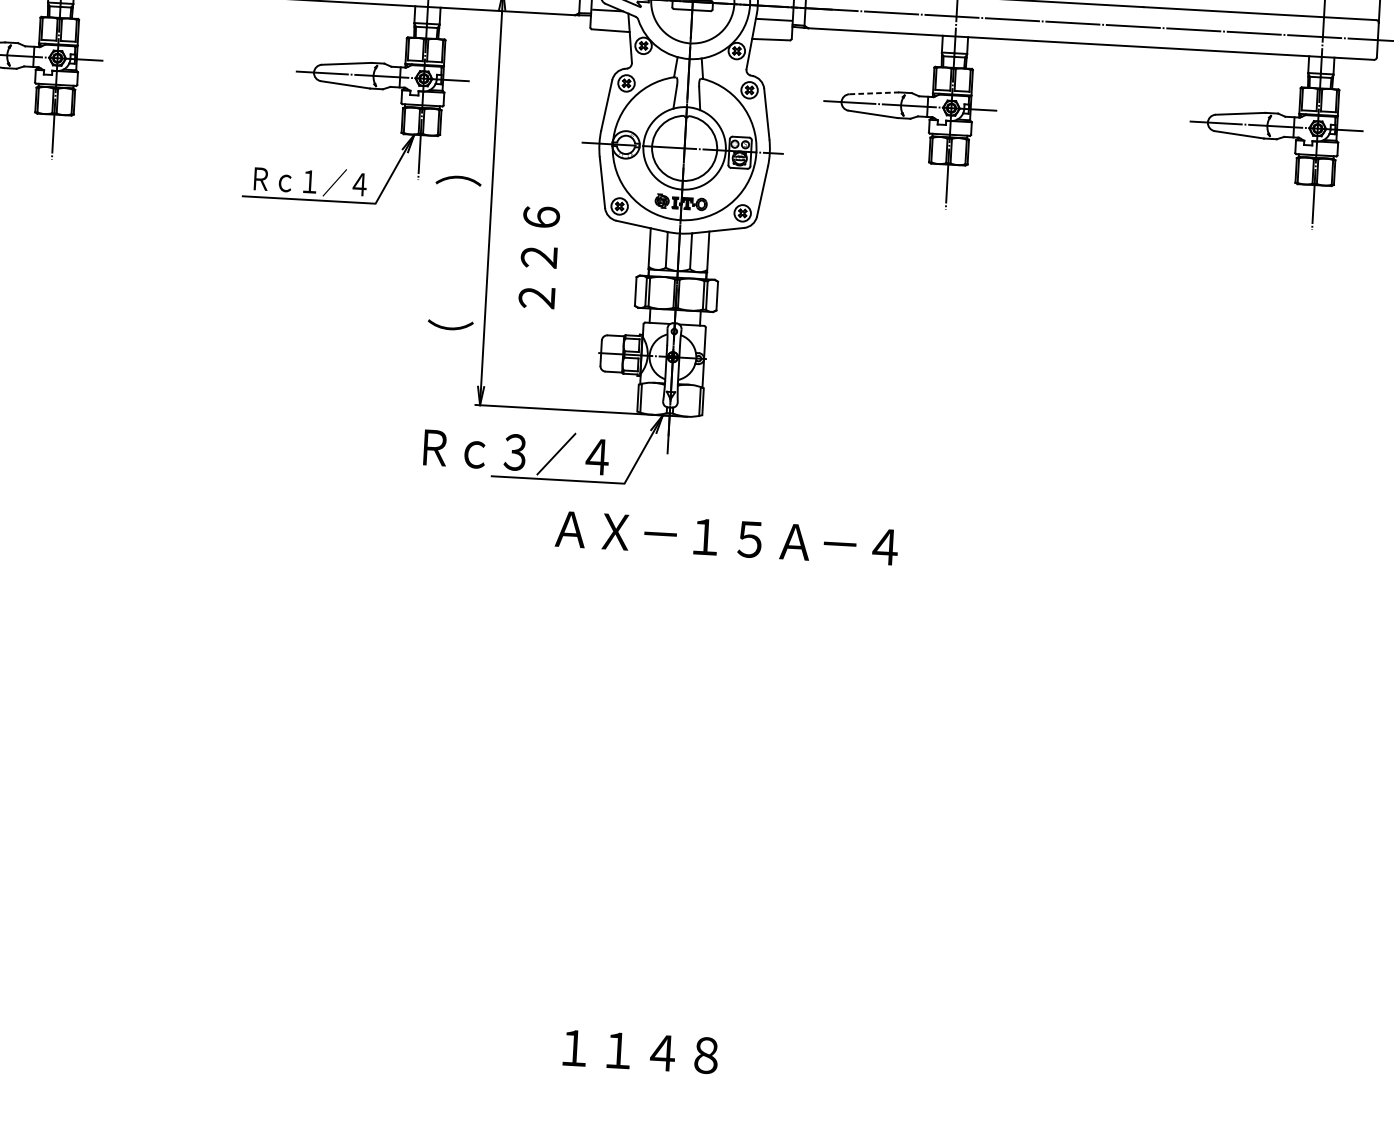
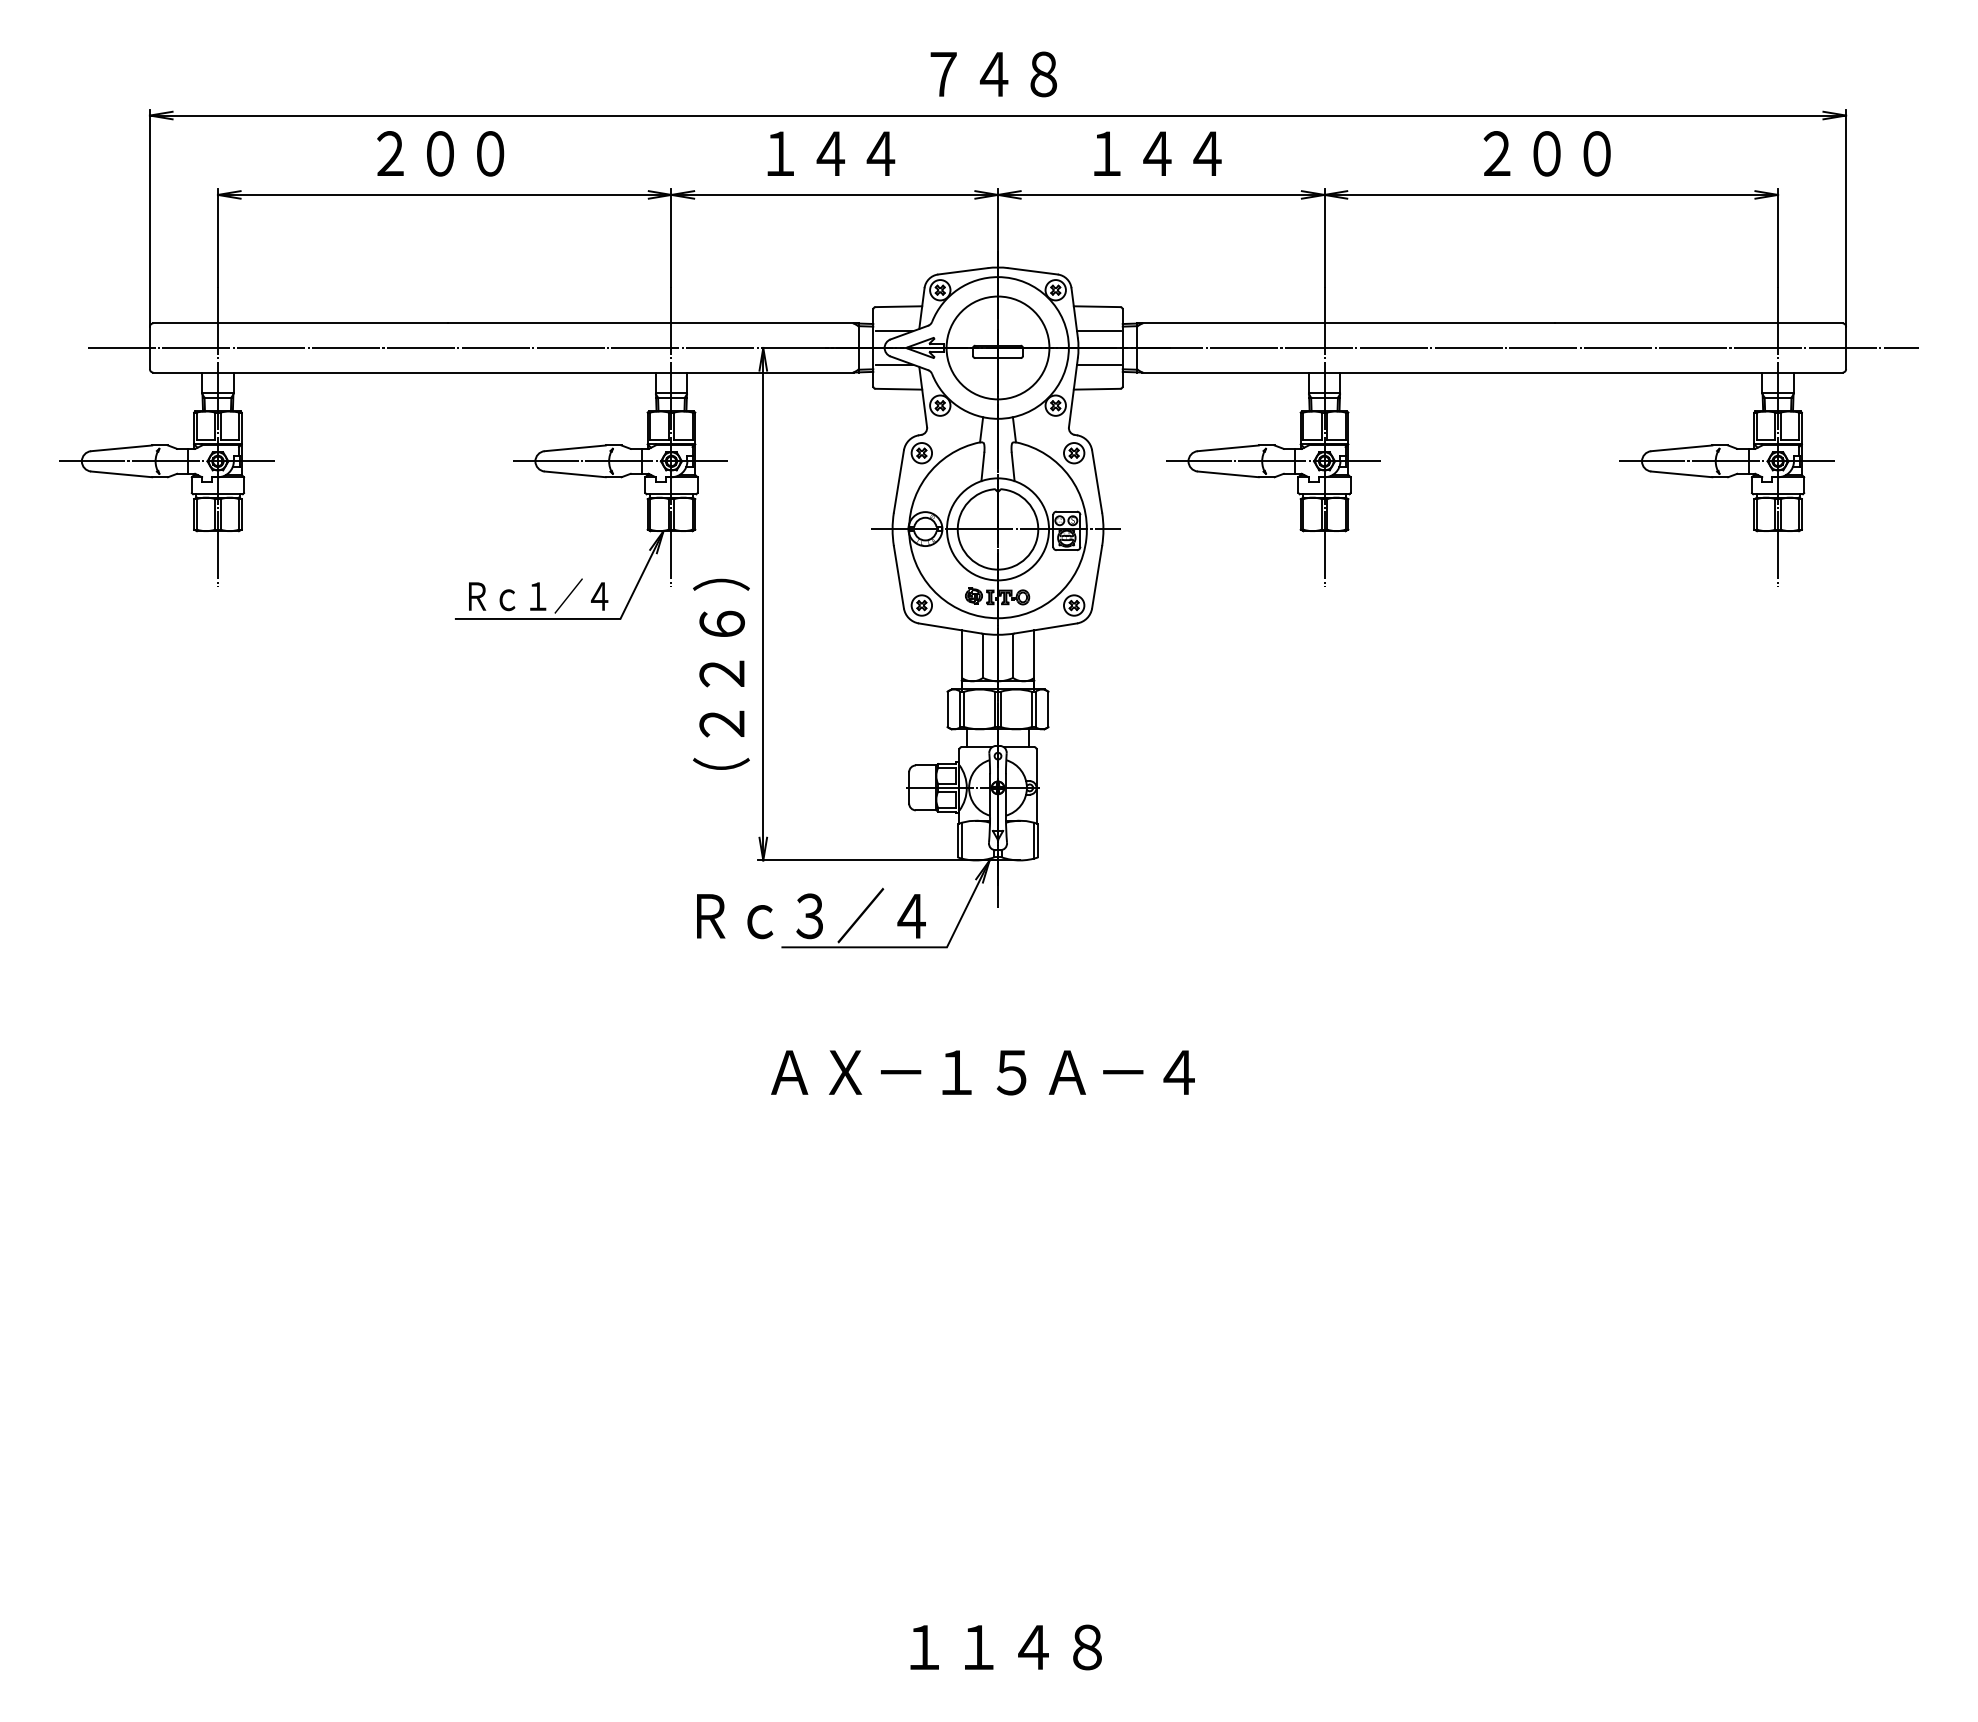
line: (874, 93) -> (1228, 448), dashed -> solid
text: (538, 257) -> (721, 673), moved
text: (726, 538) -> (982, 1072), moved

